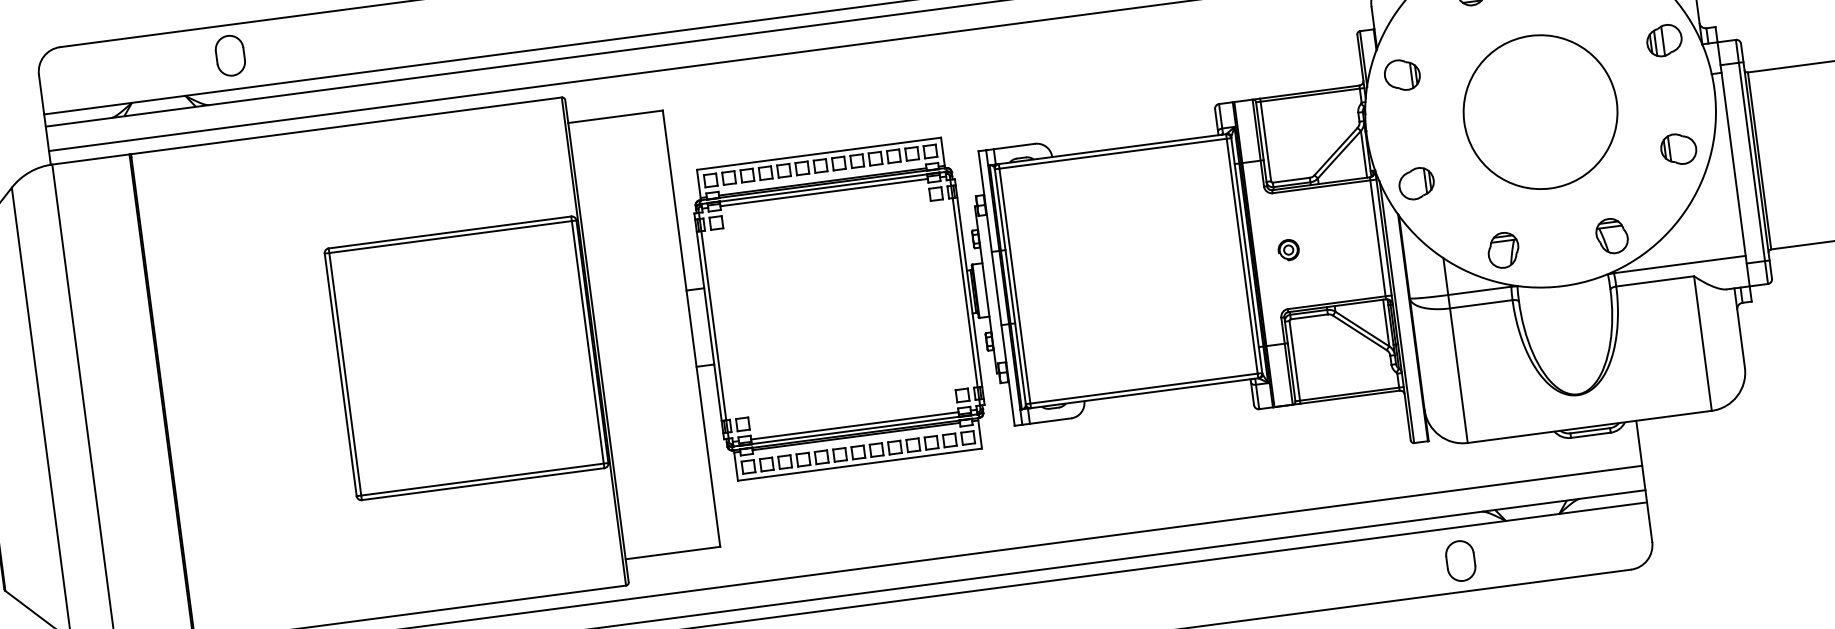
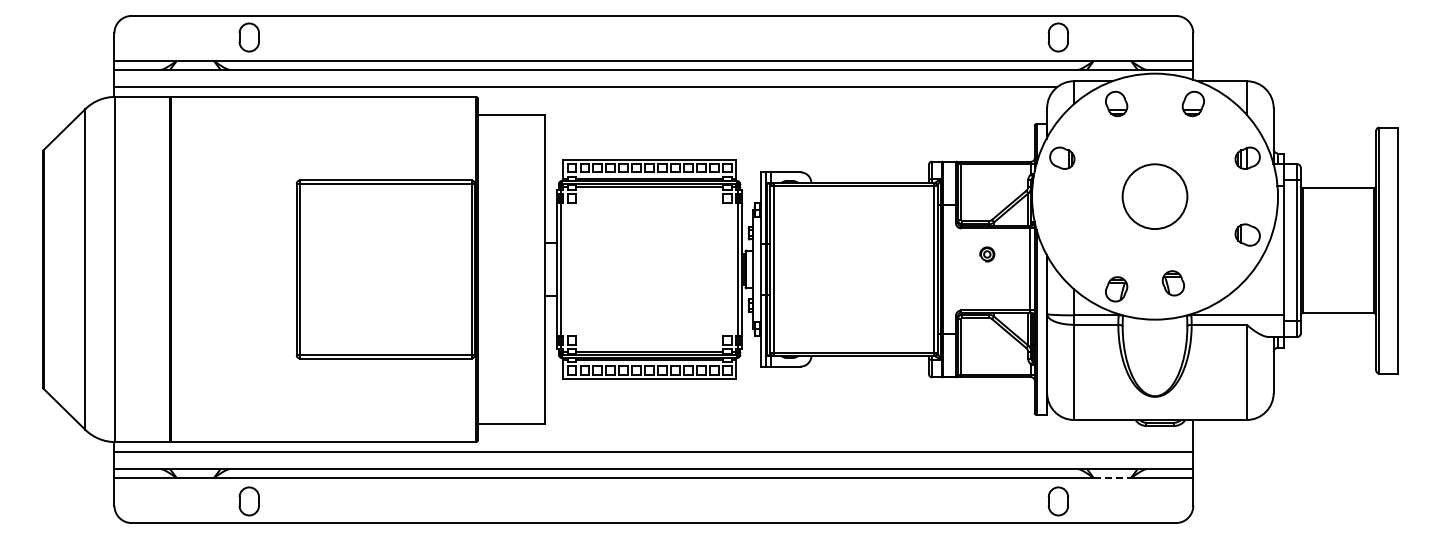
circle: (1539, 112) -> (1154, 196), size x0.6
part: (1416, 182) -> (1062, 234), removed
part: (1610, 236) -> (1172, 283), moved
part: (1289, 250) -> (987, 254), moved
line: (1532, 517) -> (1112, 477), solid -> dashed

